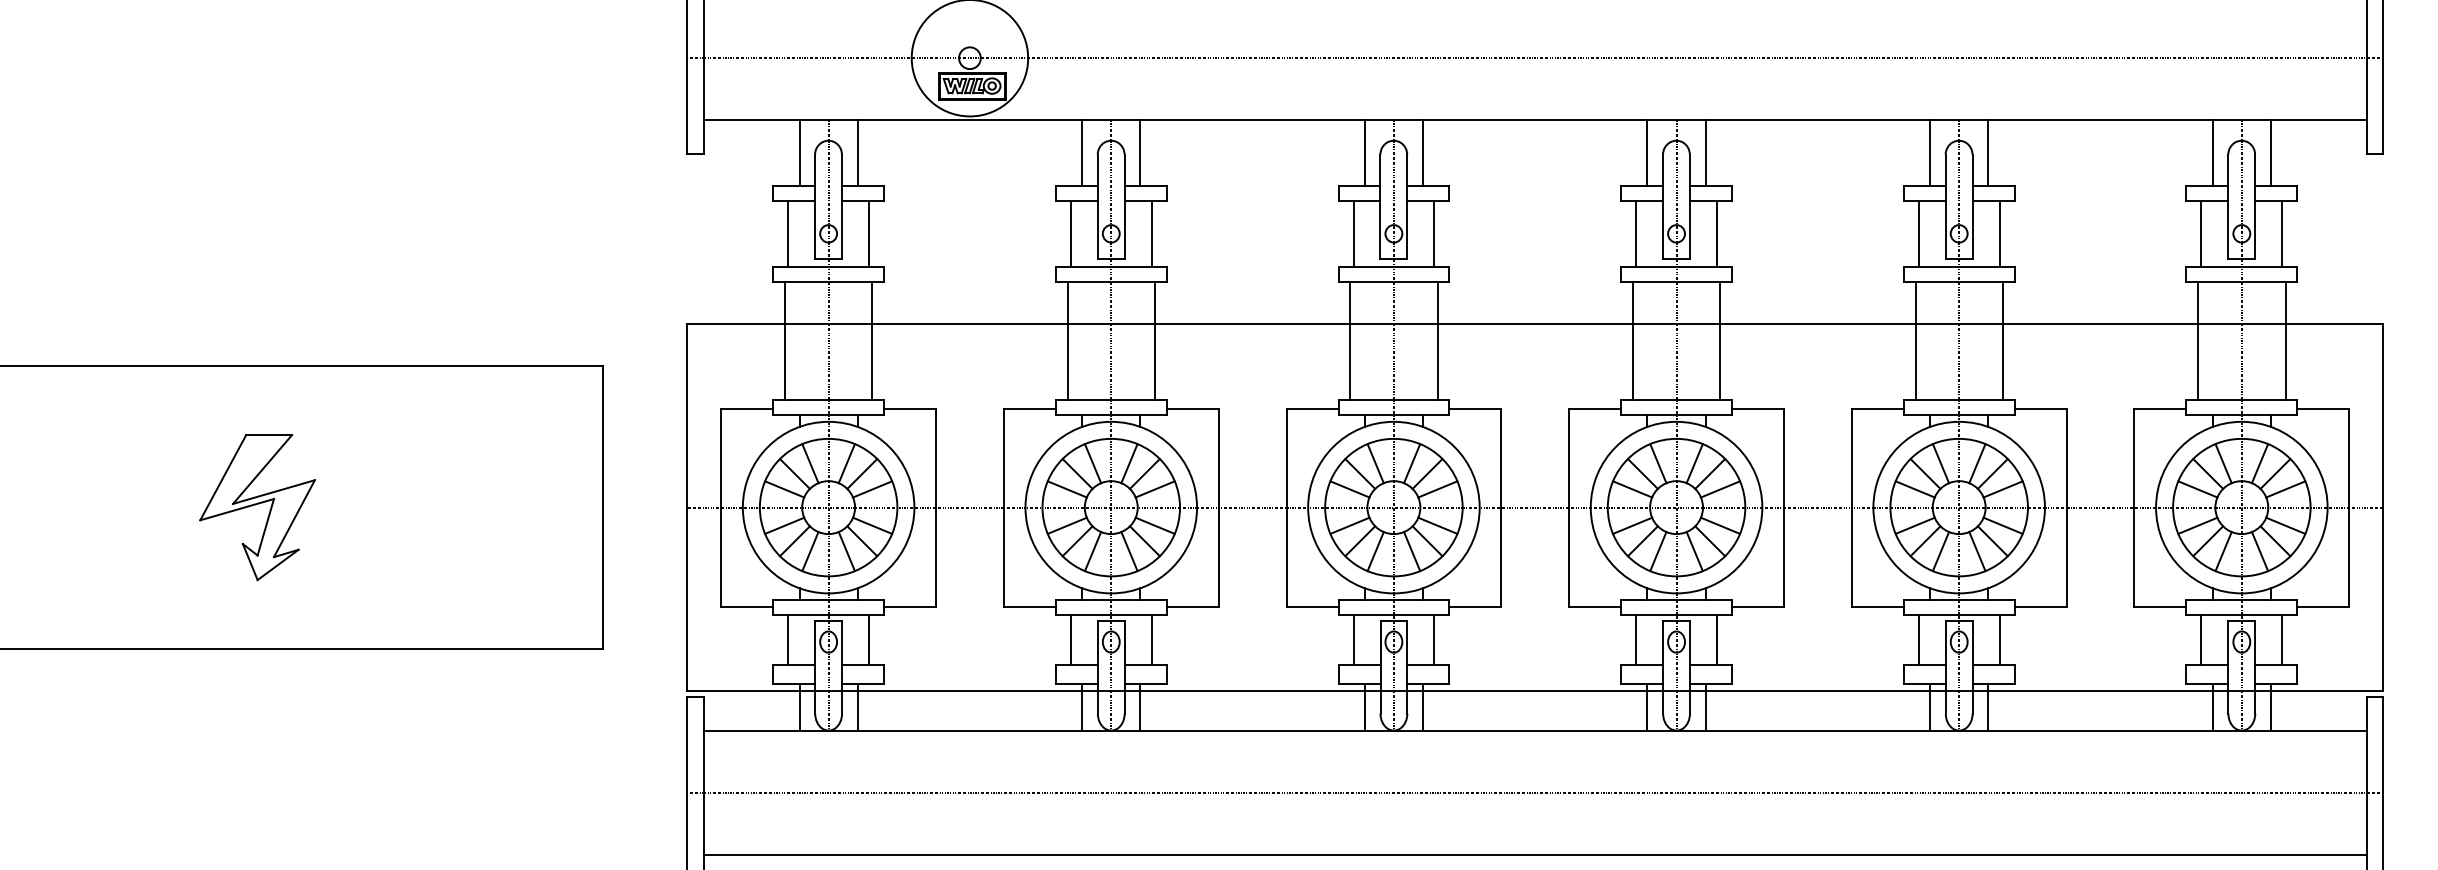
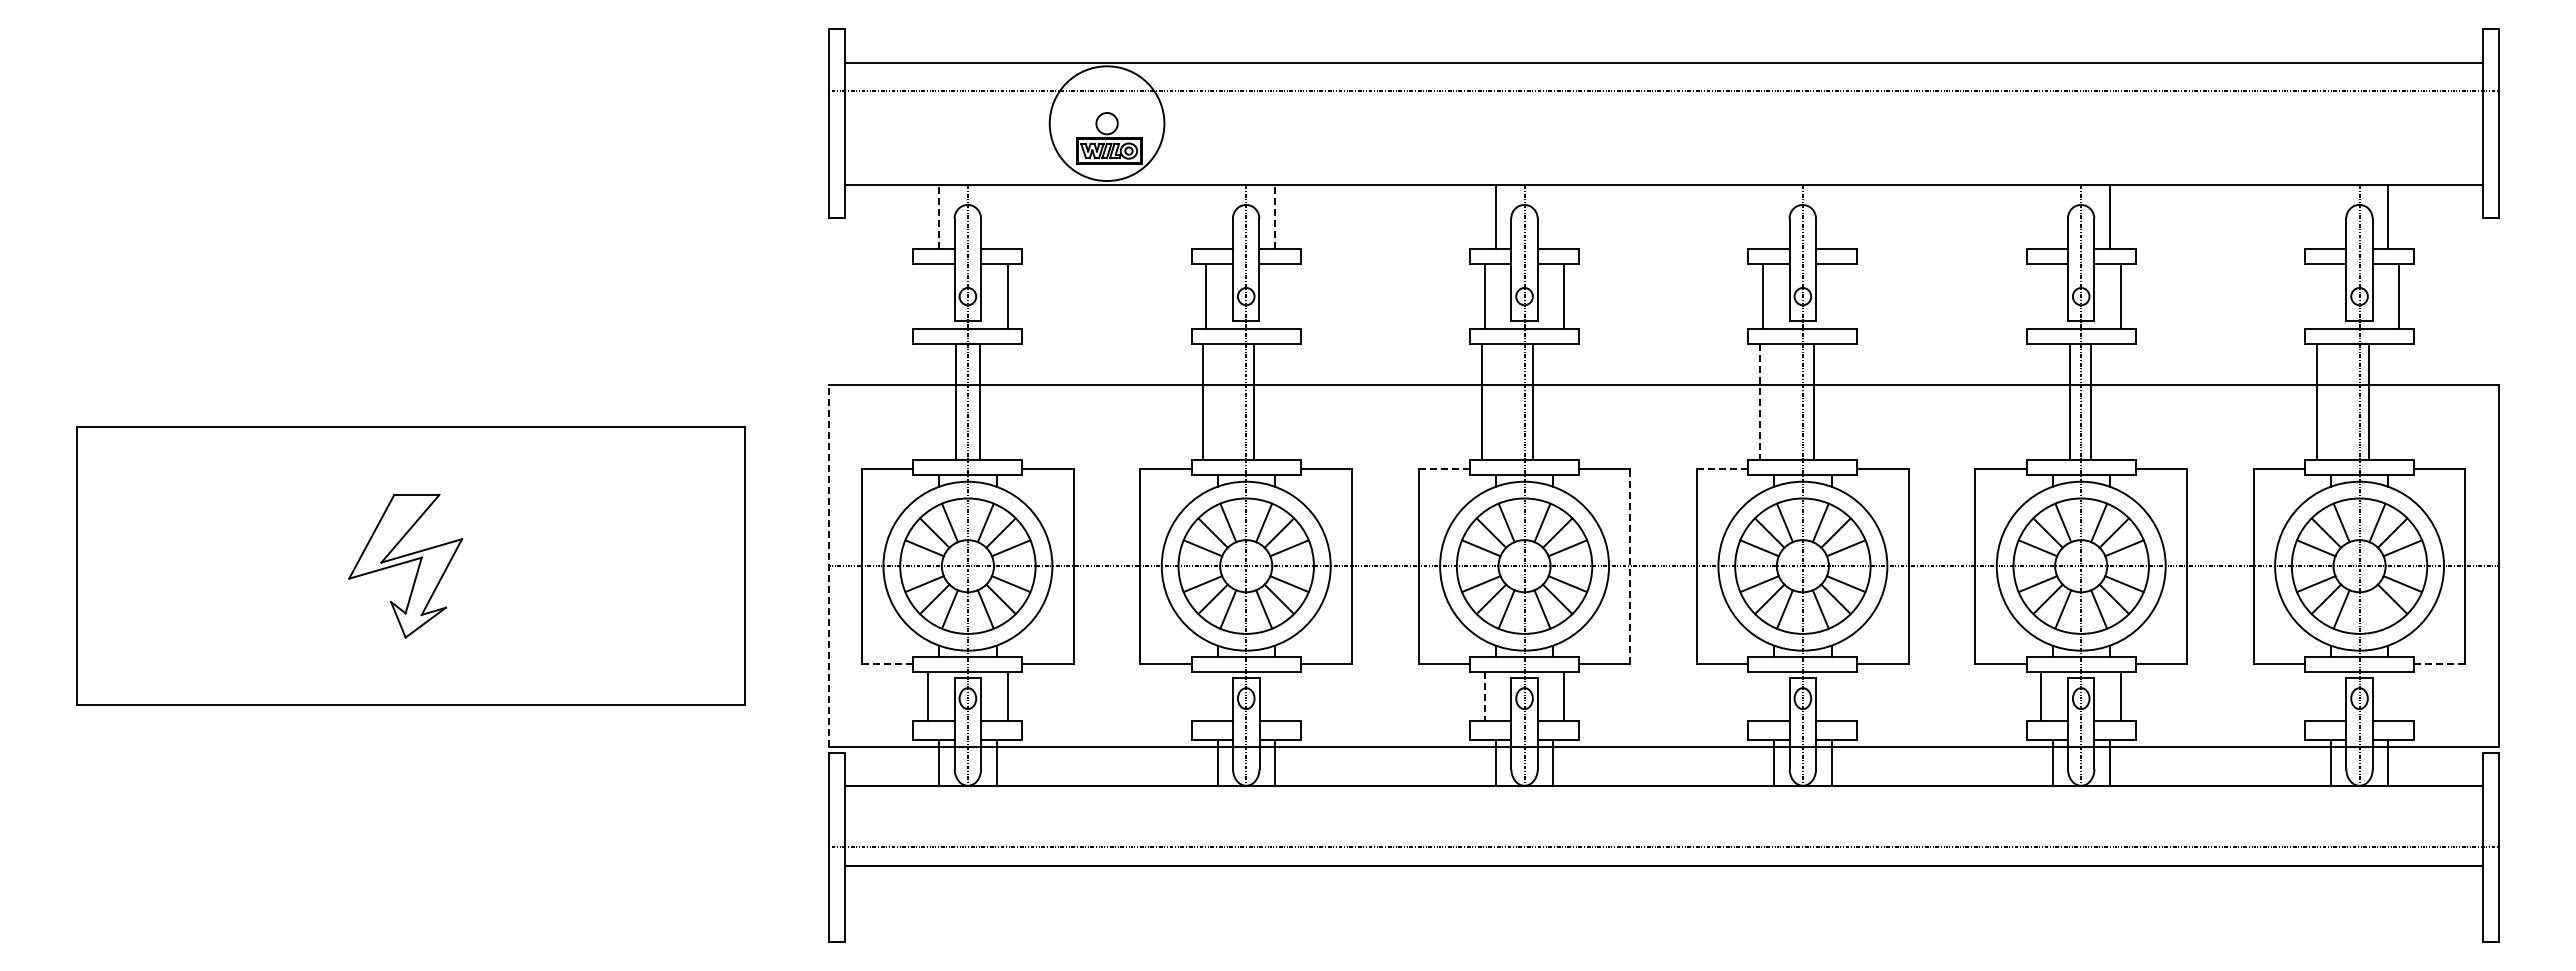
line: (1534, 58) -> (1663, 90), moved
line: (799, 152) -> (939, 216), solid -> dashed
line: (857, 152) -> (996, 216), removed
line: (1082, 152) -> (1217, 216), removed
line: (1139, 152) -> (1274, 216), solid -> dashed
line: (1423, 152) -> (1553, 216), removed
line: (1647, 152) -> (1774, 216), removed
line: (1705, 152) -> (1831, 216), removed
line: (1930, 152) -> (2052, 216), removed
line: (2212, 152) -> (2330, 216), removed
line: (788, 233) -> (928, 296), removed
line: (1152, 233) -> (1286, 296), removed
line: (1716, 233) -> (1842, 296), removed
line: (1918, 233) -> (2041, 296), removed
line: (2201, 233) -> (2319, 296), removed
line: (784, 340) -> (955, 401), moved
line: (871, 340) -> (979, 401), moved
line: (1155, 340) -> (1254, 401), moved
line: (1437, 340) -> (1532, 401), moved
line: (1719, 340) -> (1813, 401), moved
line: (1915, 340) -> (2070, 401), moved
line: (2003, 340) -> (2091, 401), moved
line: (2285, 340) -> (2368, 401), moved
line: (1632, 341) -> (1759, 402), solid -> dashed
line: (1312, 408) -> (1444, 468), solid -> dashed
line: (1594, 408) -> (1722, 468), solid -> dashed
line: (687, 507) -> (828, 566), solid -> dashed
line: (1501, 507) -> (1630, 566), solid -> dashed
line: (2260, 551) -> (2377, 609), removed
line: (746, 606) -> (887, 663), solid -> dashed
line: (2323, 606) -> (2439, 663), solid -> dashed
line: (1070, 639) -> (1206, 696), removed
line: (1152, 639) -> (1286, 696), removed
line: (1353, 639) -> (1484, 696), solid -> dashed
line: (1636, 639) -> (1763, 696), removed
line: (1716, 639) -> (1842, 696), removed
line: (2201, 639) -> (2319, 696), removed
line: (2282, 639) -> (2399, 696), removed
line: (1534, 855) -> (1663, 866), moved

